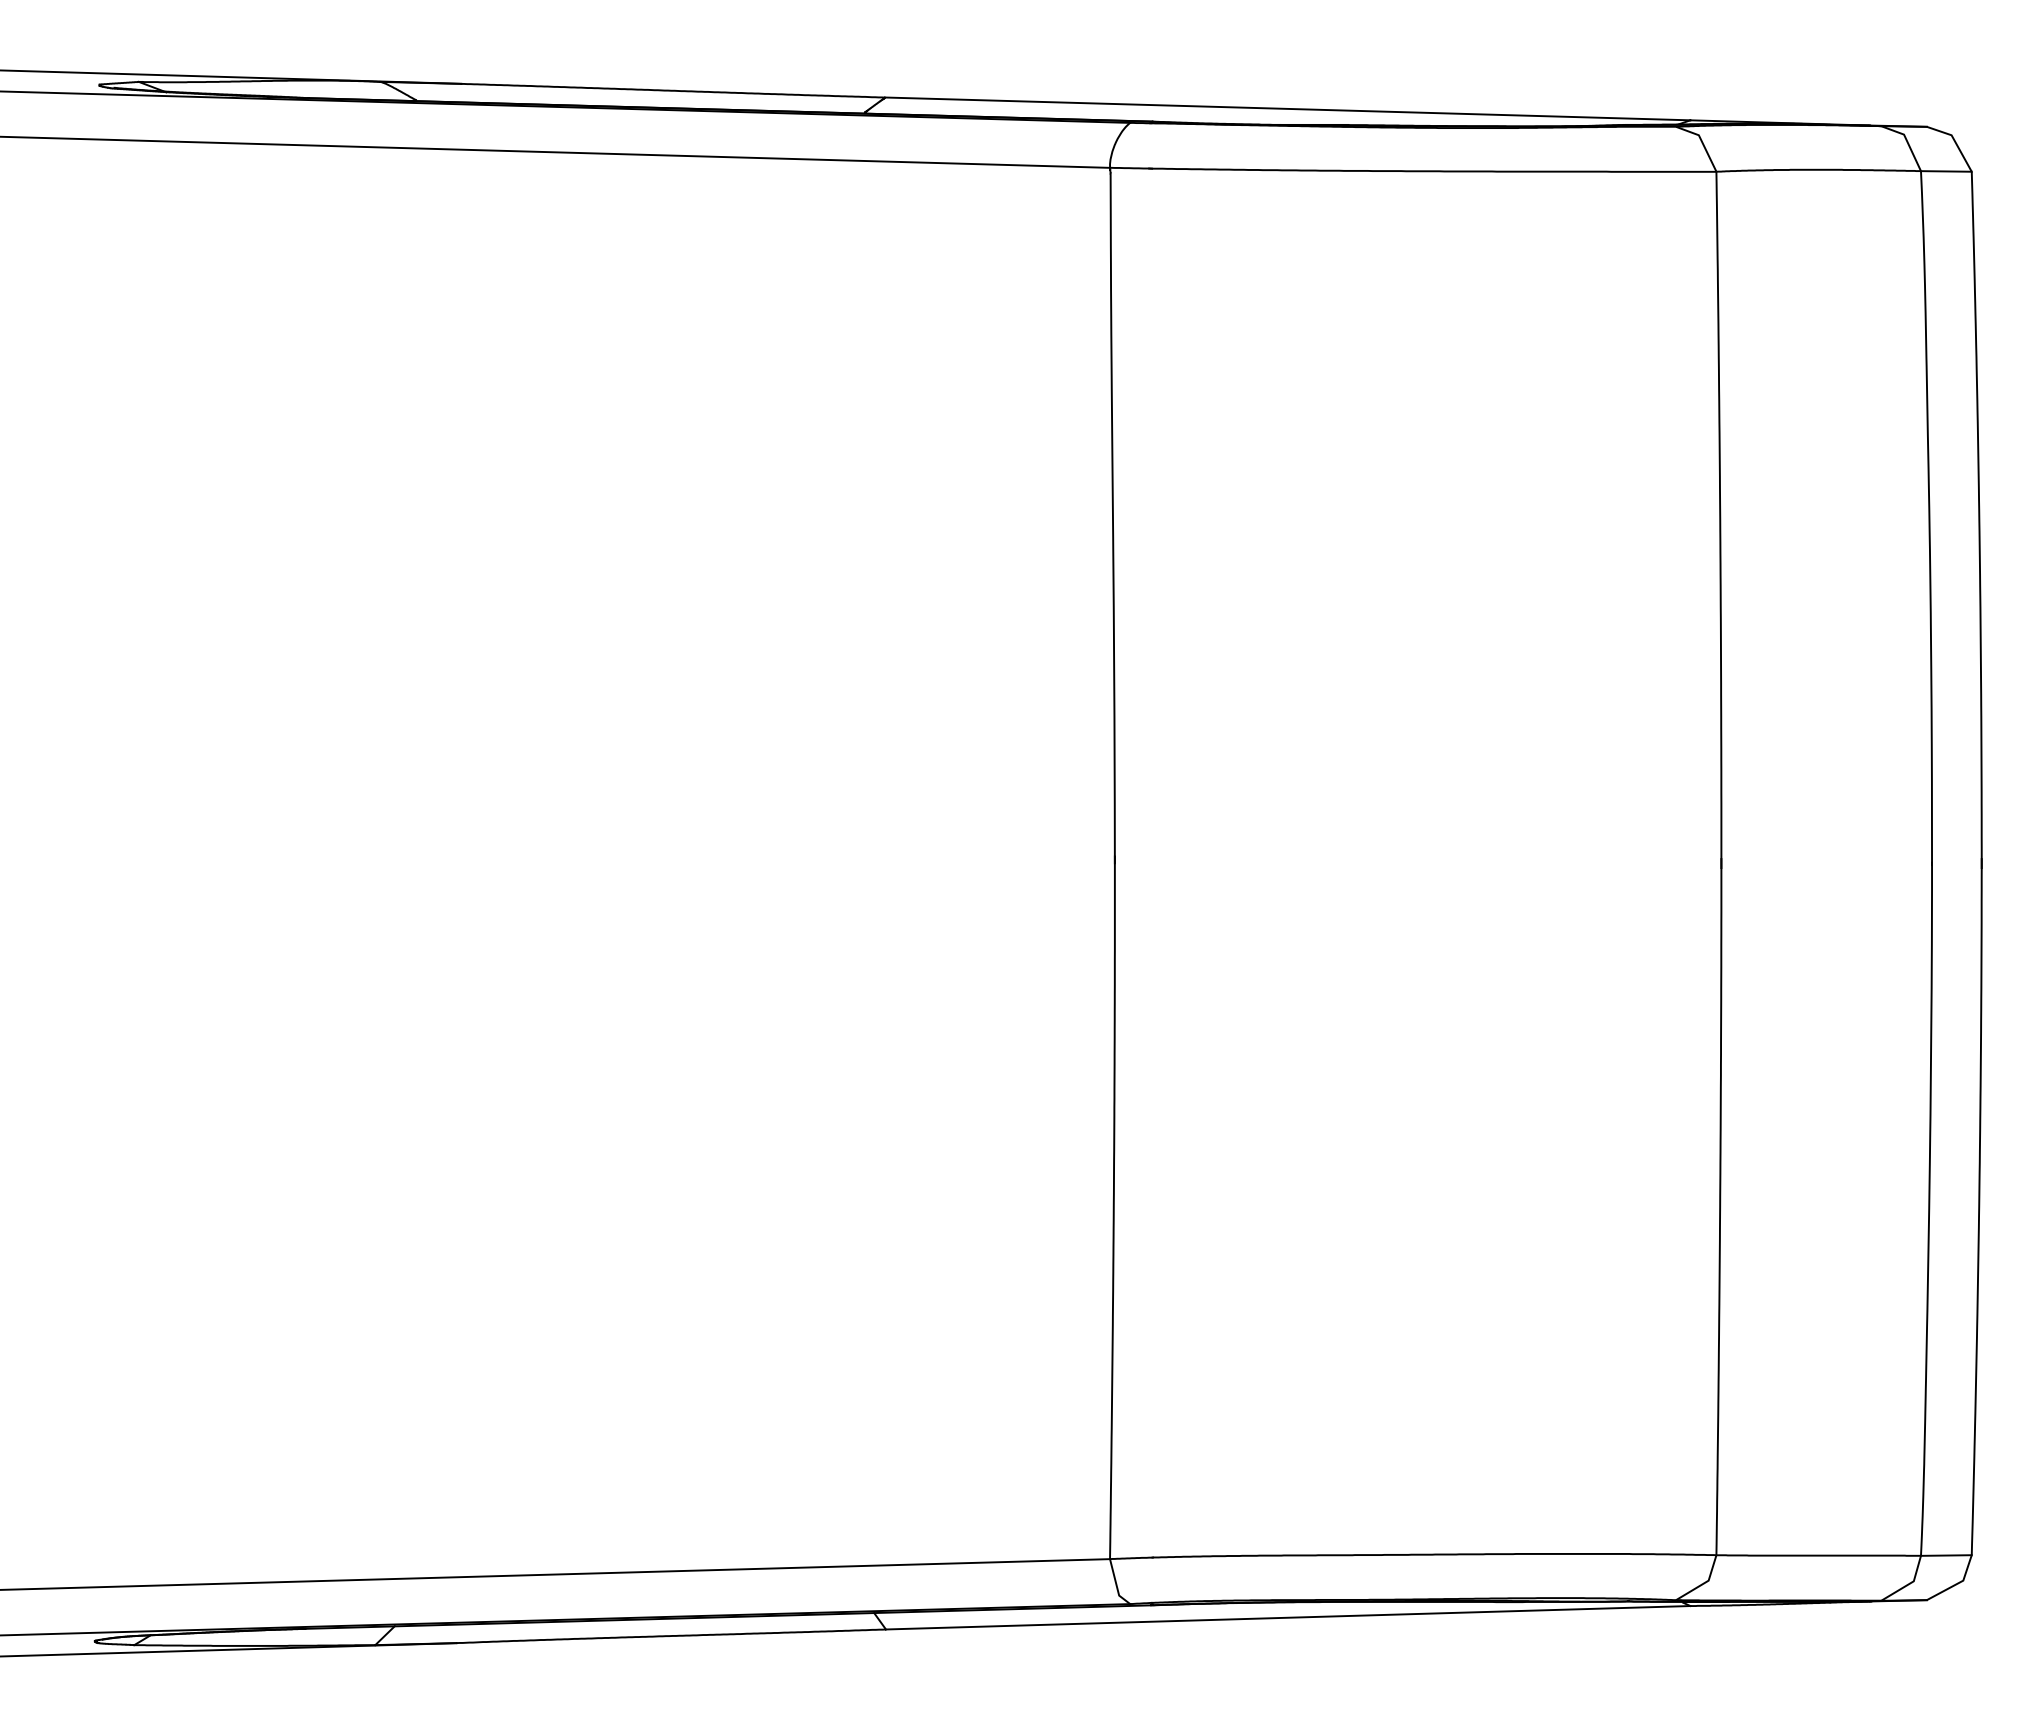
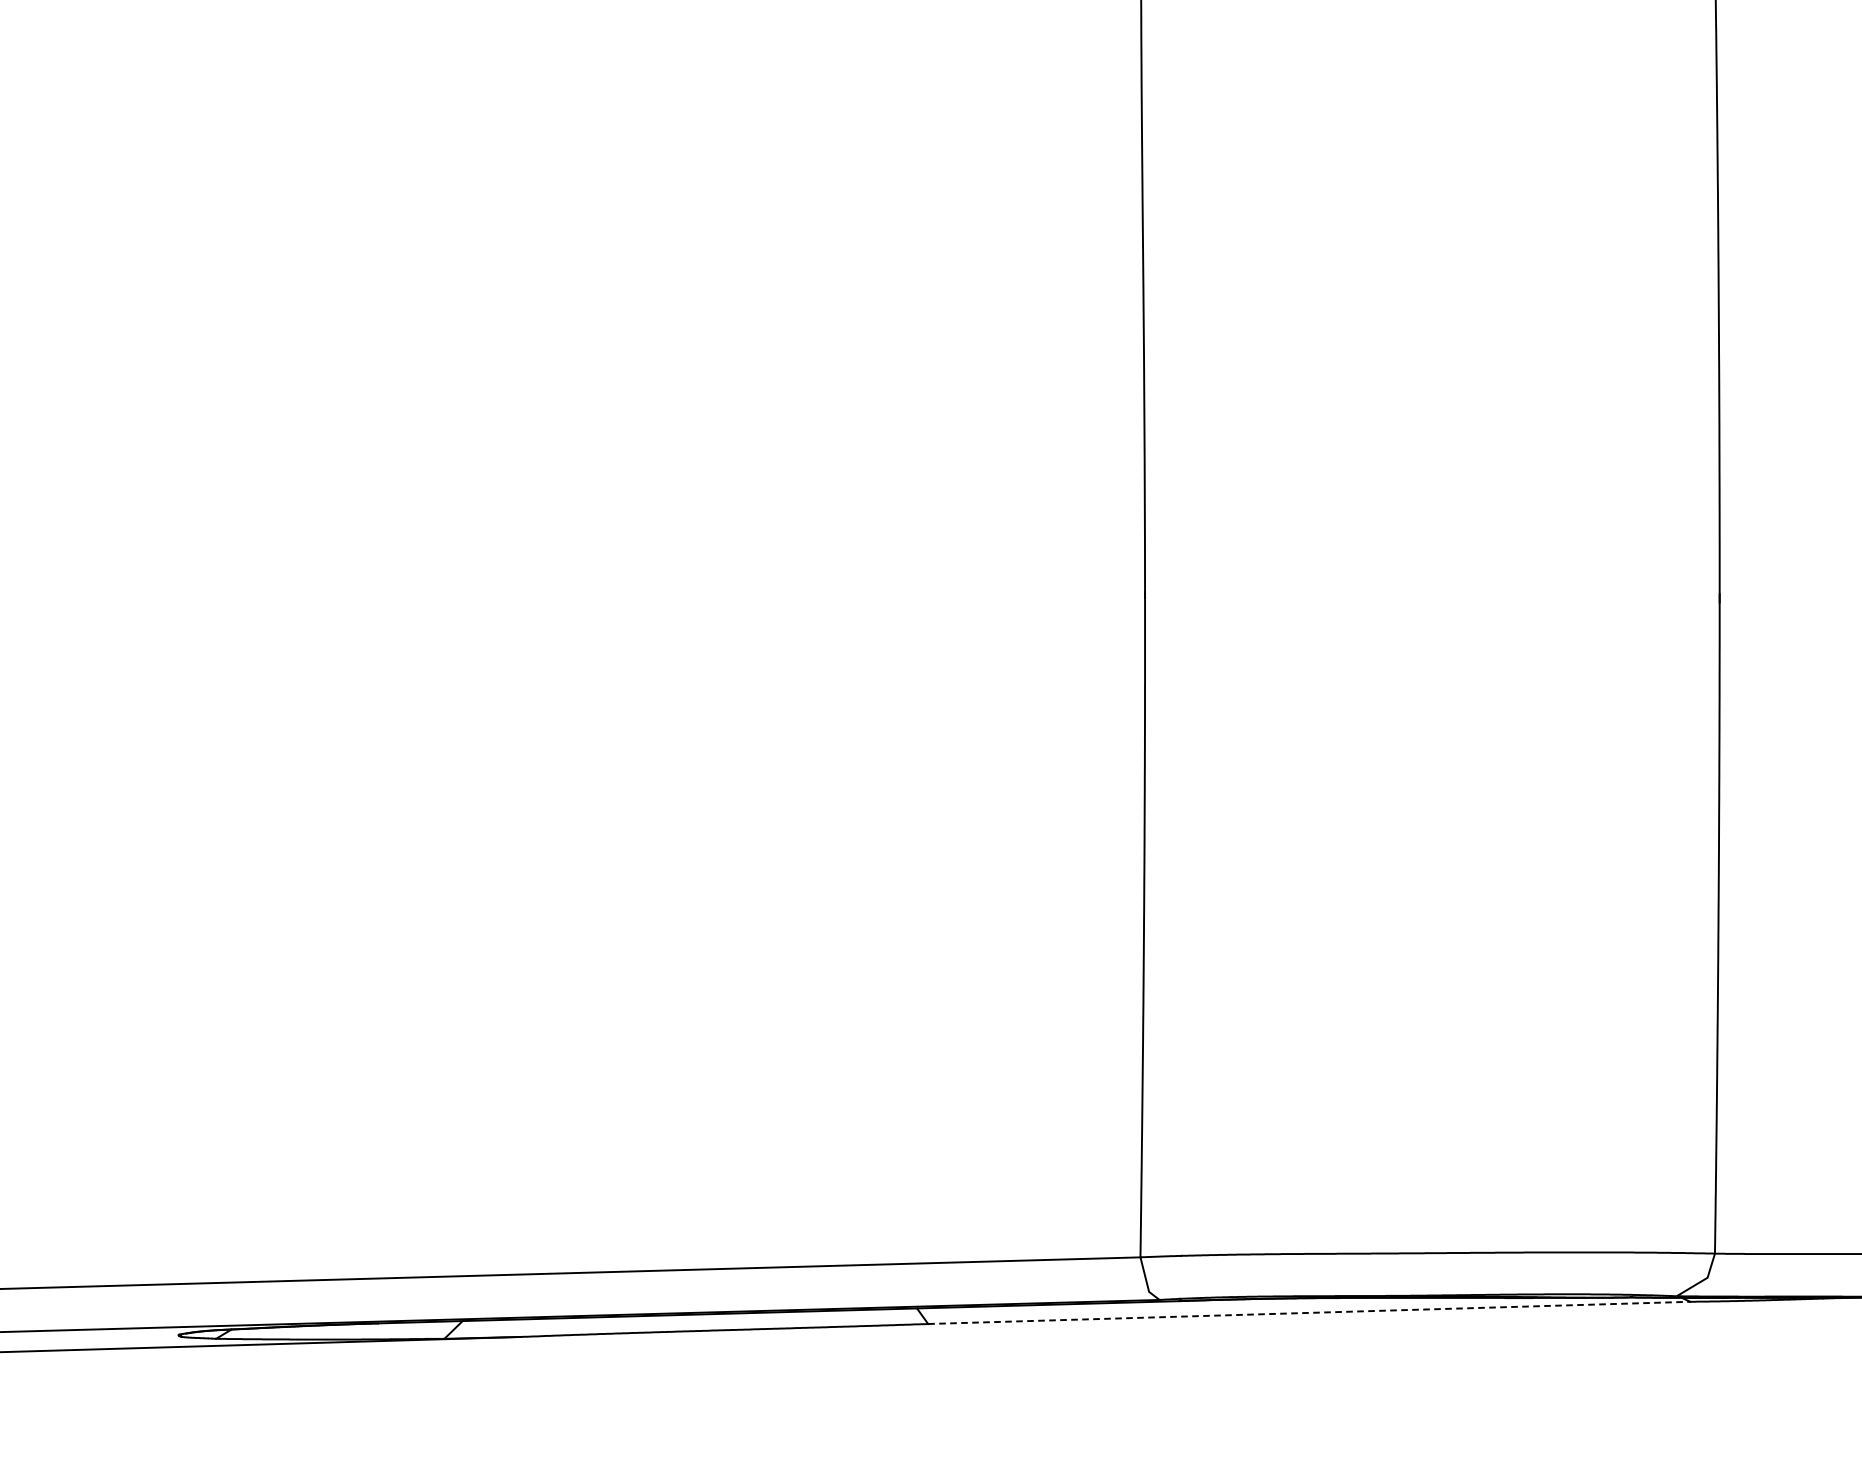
line: (1288, 1617) -> (1309, 1312), solid -> dashed

